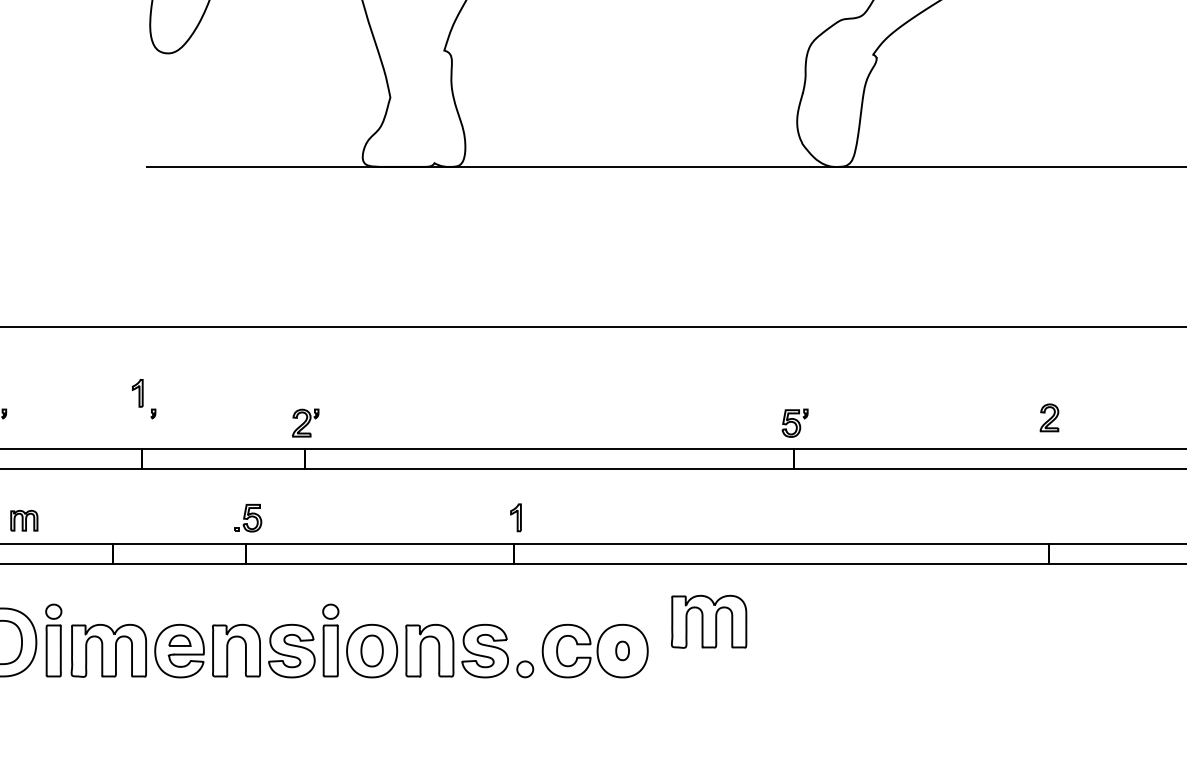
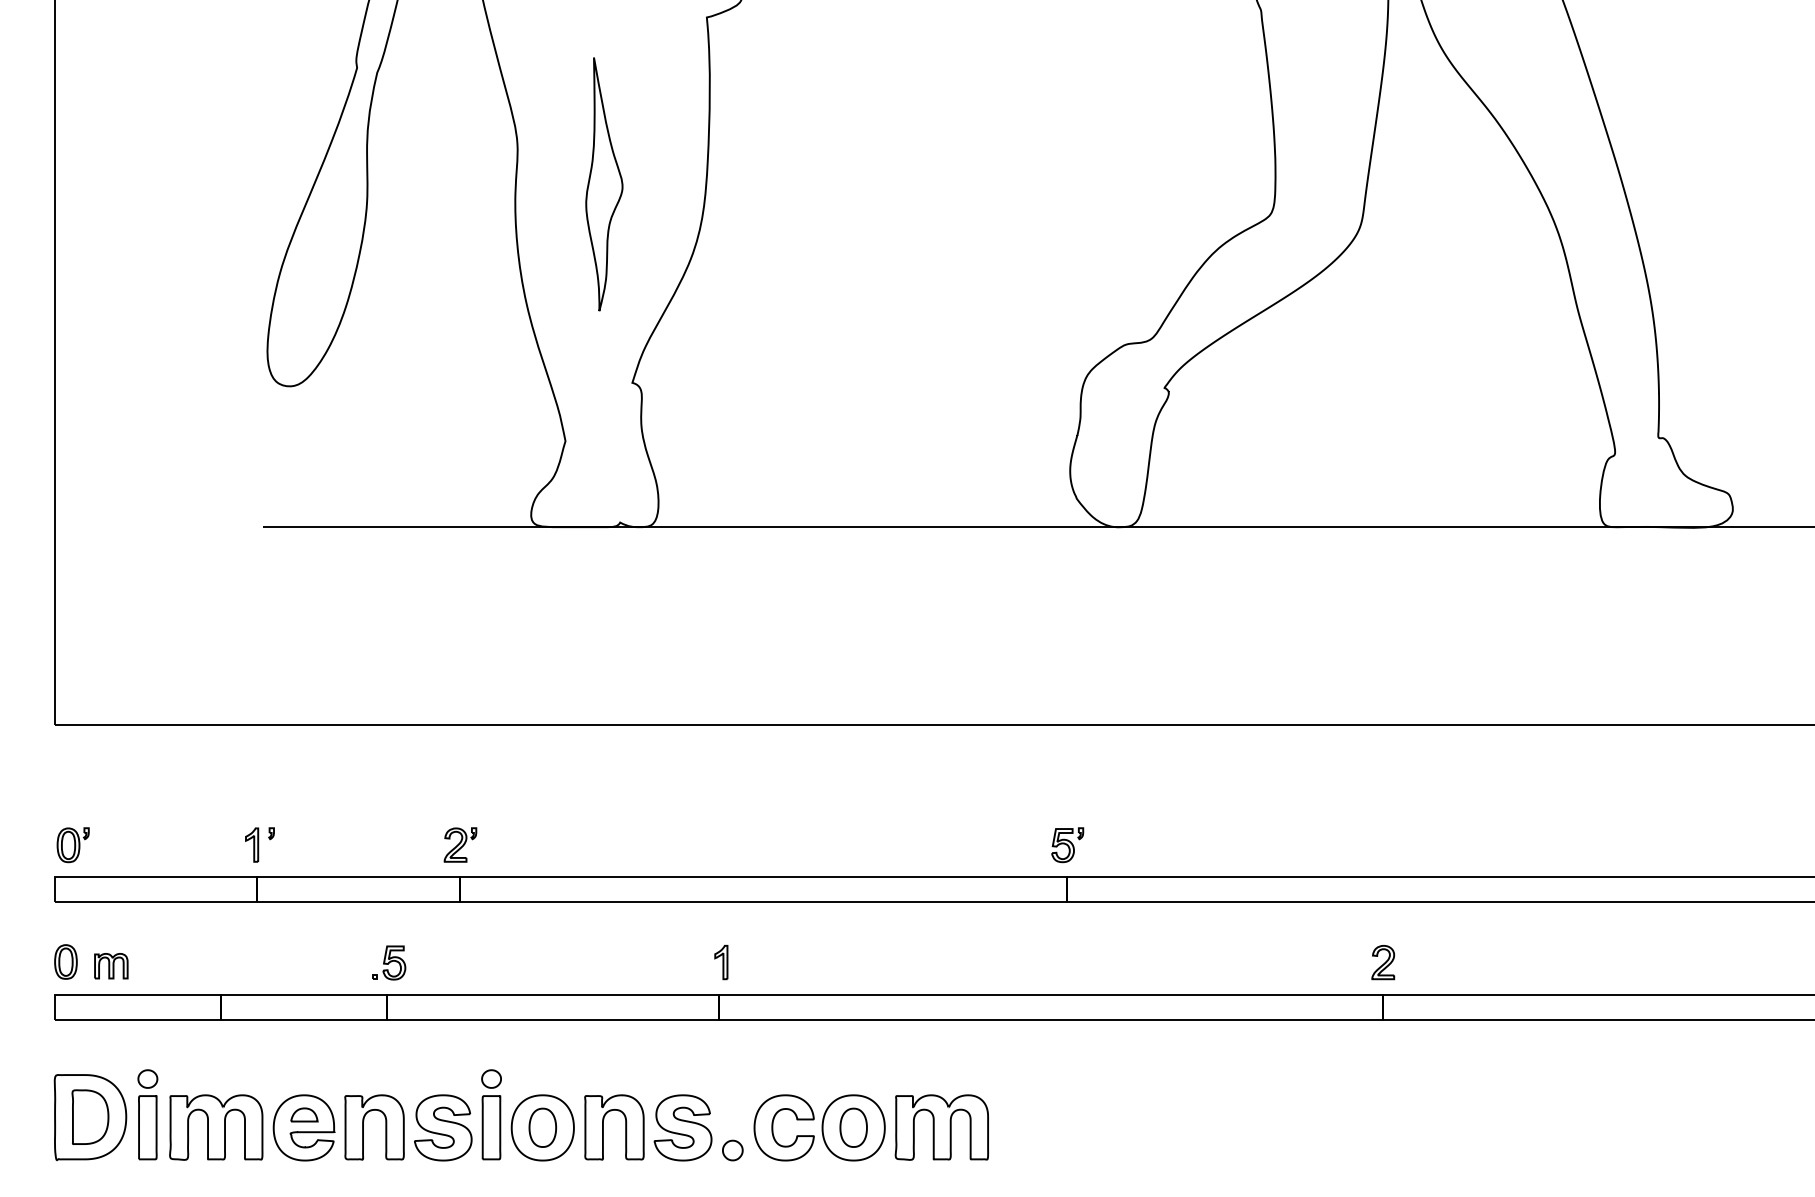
part: (138, 392) -> (252, 844), moved
part: (1049, 417) -> (1383, 962), moved
part: (708, 621) -> (941, 1127), moved
part: (622, 650) -> (853, 1127), size x1.67

